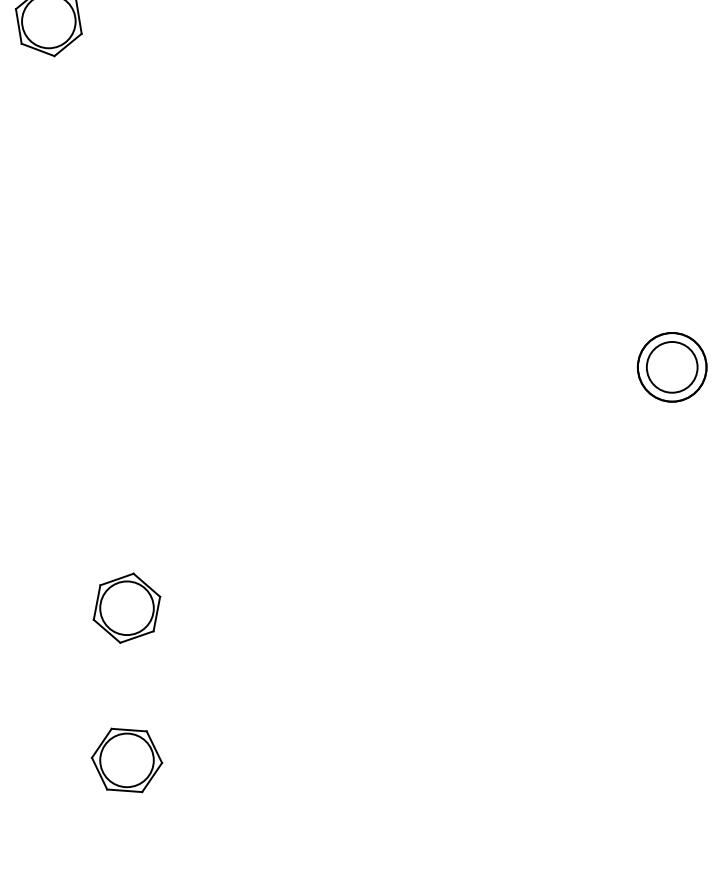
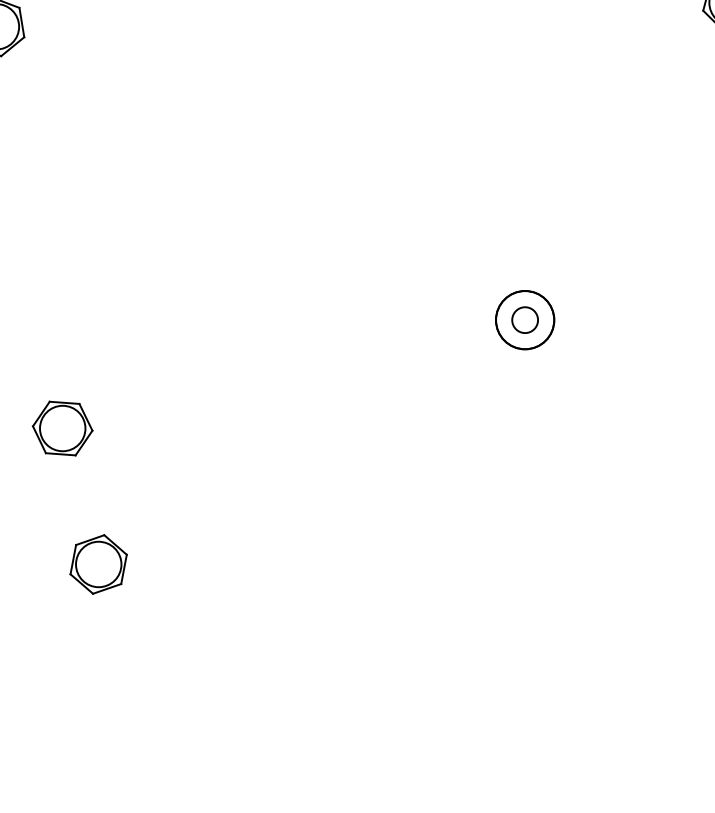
circle: (671, 366) -> (524, 319), size x0.6
part: (126, 608) -> (98, 564), moved
part: (126, 760) -> (62, 428), moved

